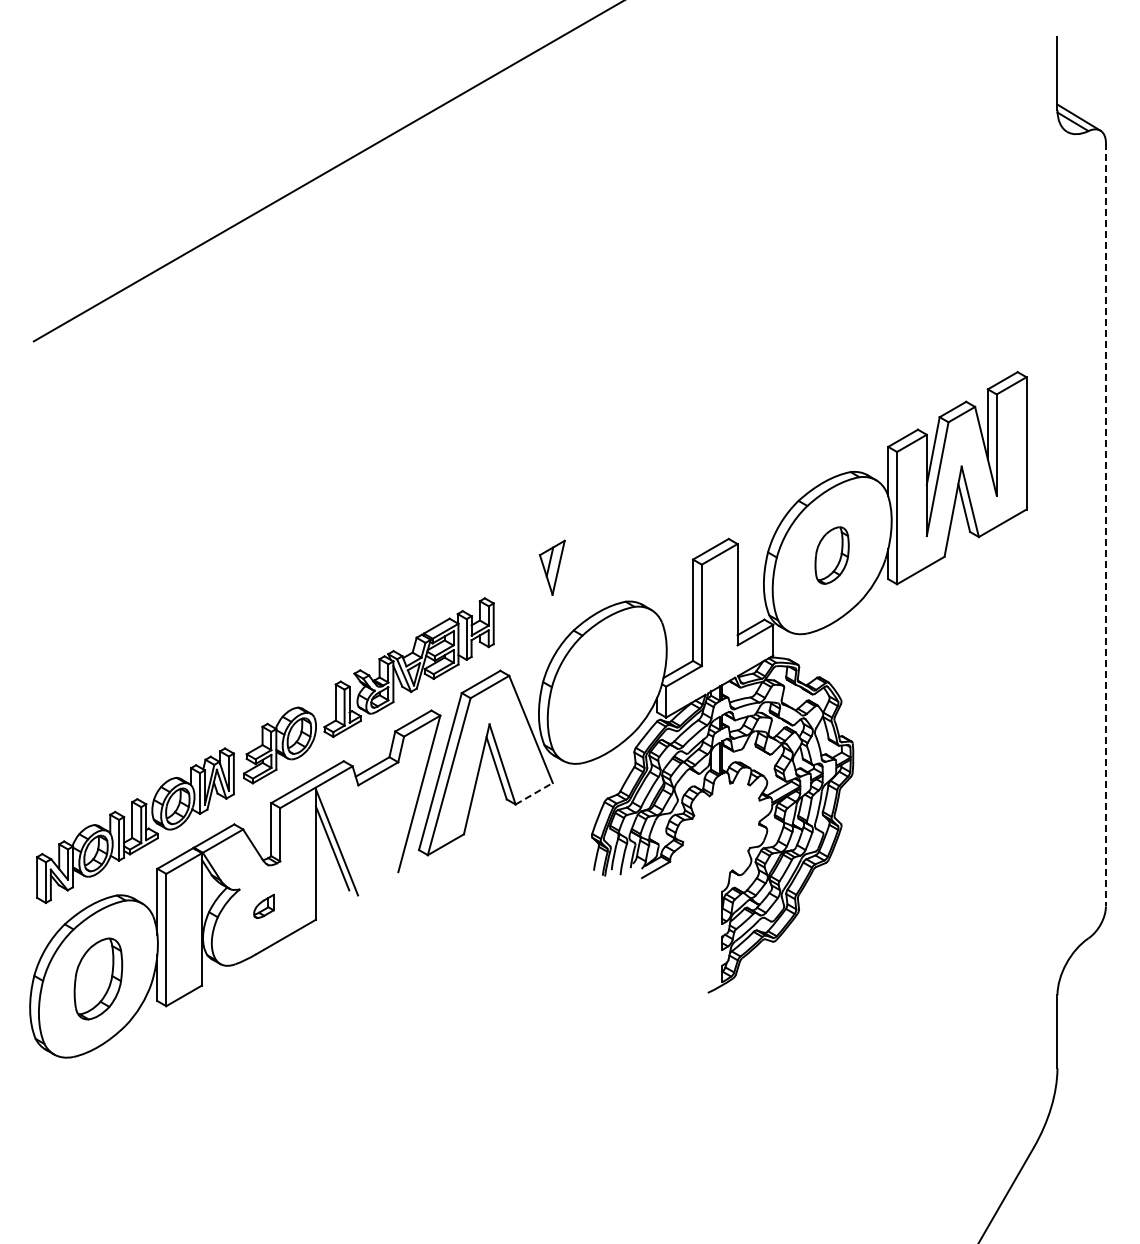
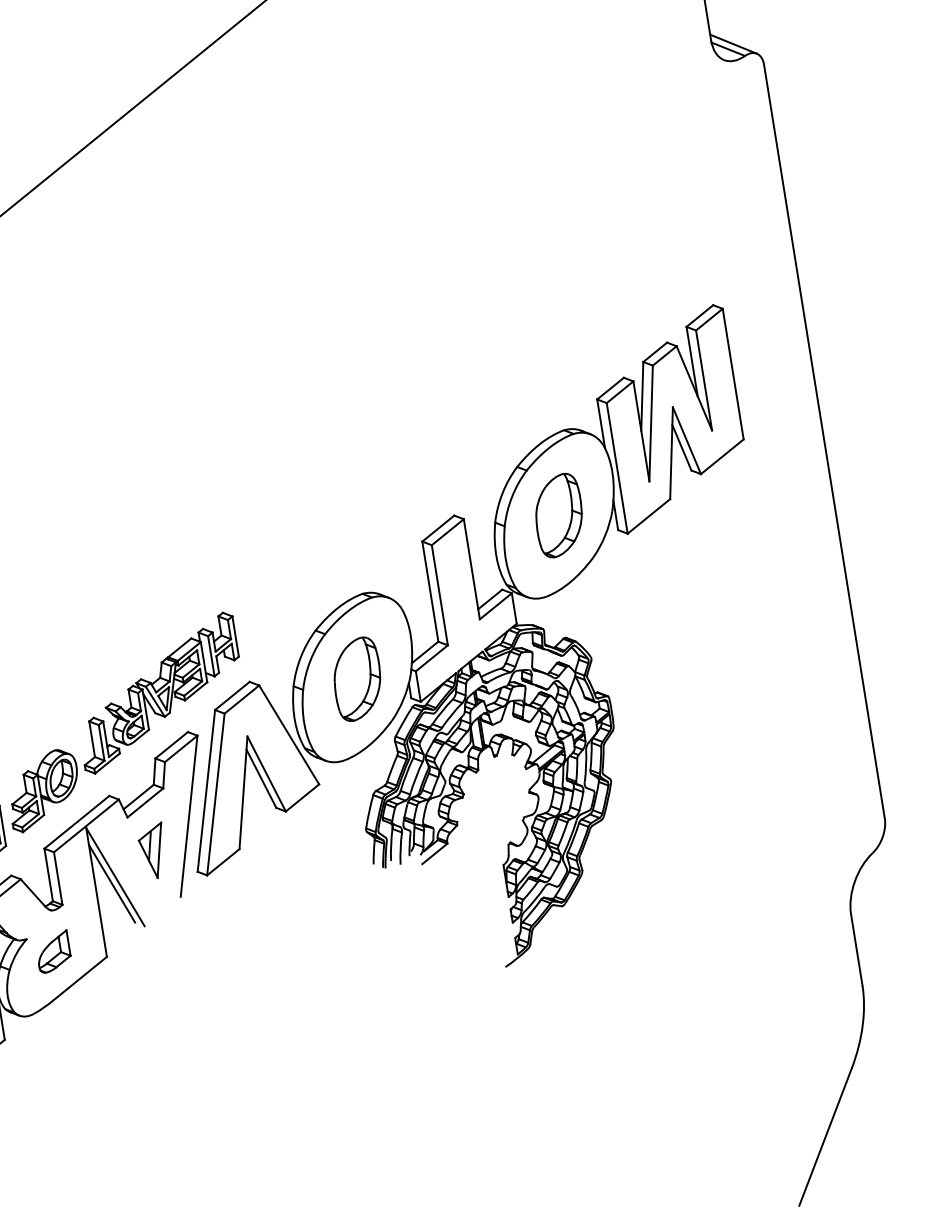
line: (1105, 524) -> (824, 441), dashed -> solid
part: (831, 555) -> (558, 515), size x1.43
part: (551, 567) -> (152, 851), moved
part: (606, 684) -> (356, 678), added
line: (534, 793) -> (302, 797), dashed -> solid
part: (263, 906) -> (53, 952), size x1.67

